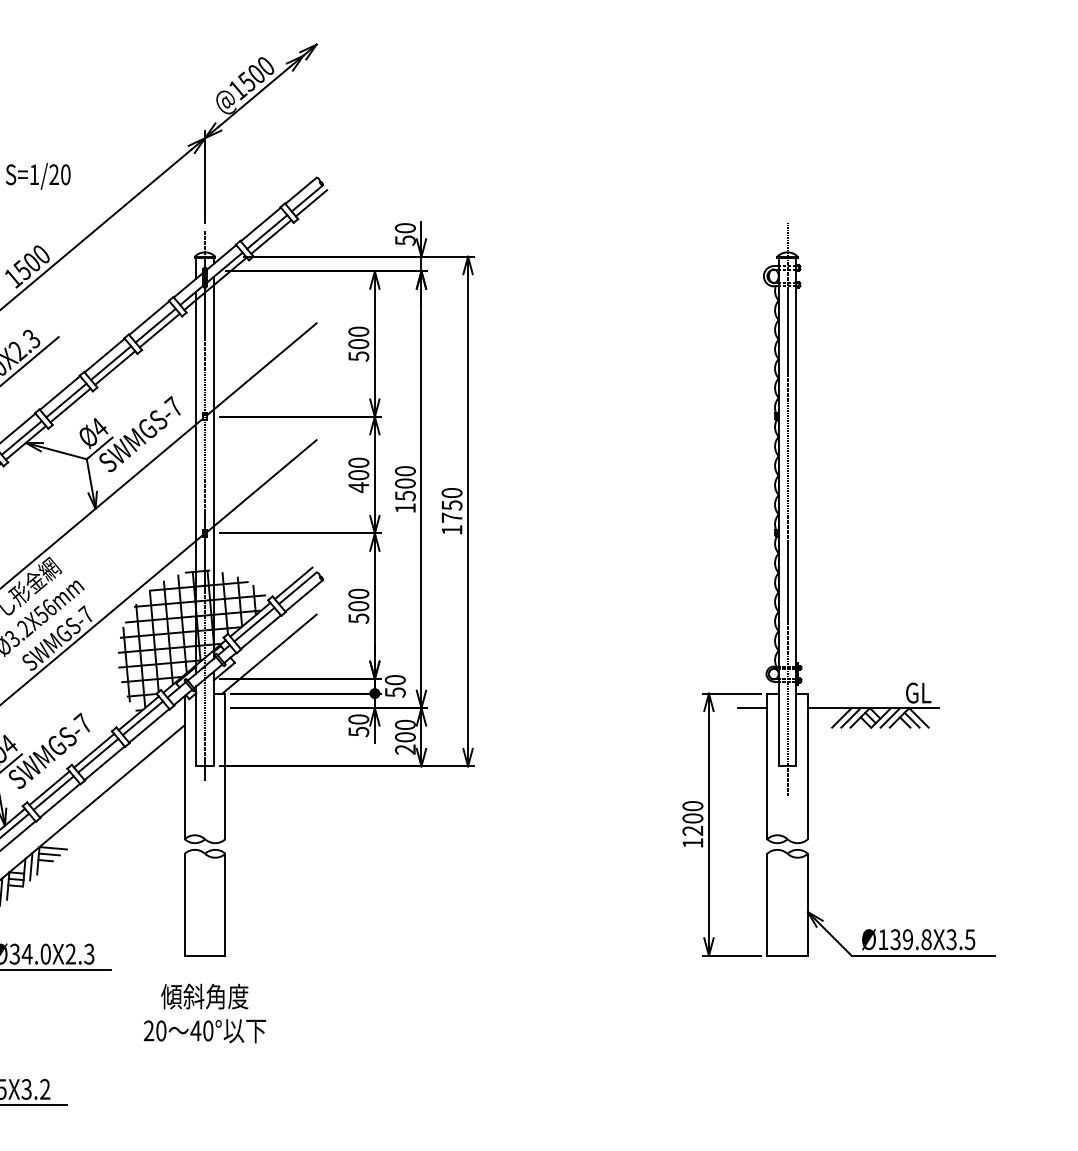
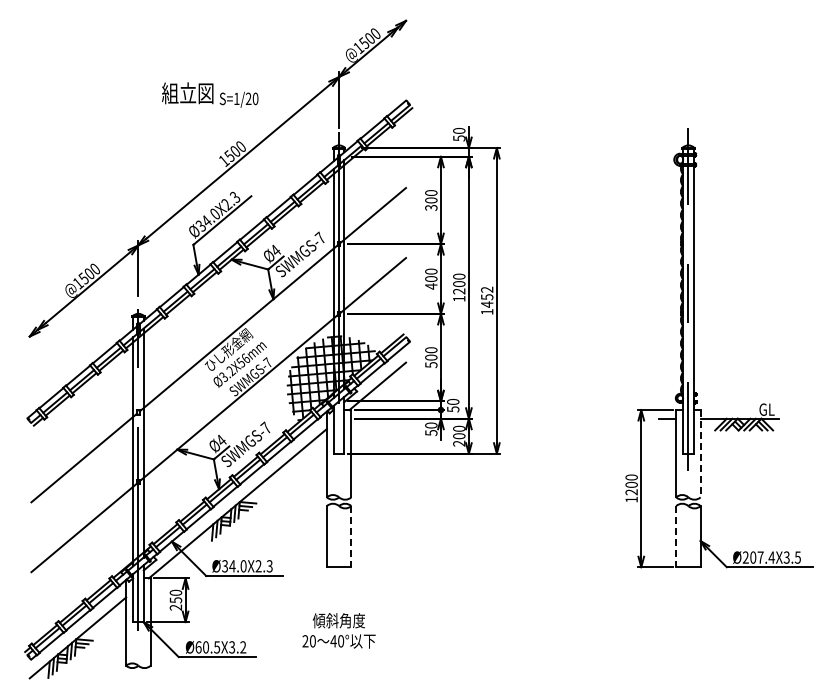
text: (357, 355) -> (430, 207), 500 -> 300
text: (405, 495) -> (459, 291), 1500 -> 1200
text: (452, 504) -> (487, 296), 1750 -> 1452
line: (807, 766) -> (700, 453), solid -> dashed
line: (225, 904) -> (351, 536), solid -> dashed
line: (767, 904) -> (676, 536), solid -> dashed
text: (904, 939) -> (758, 557), Ø139.8X3.5 -> Ø207.4X3.5
text: (204, 1012) -> (338, 630), moved

